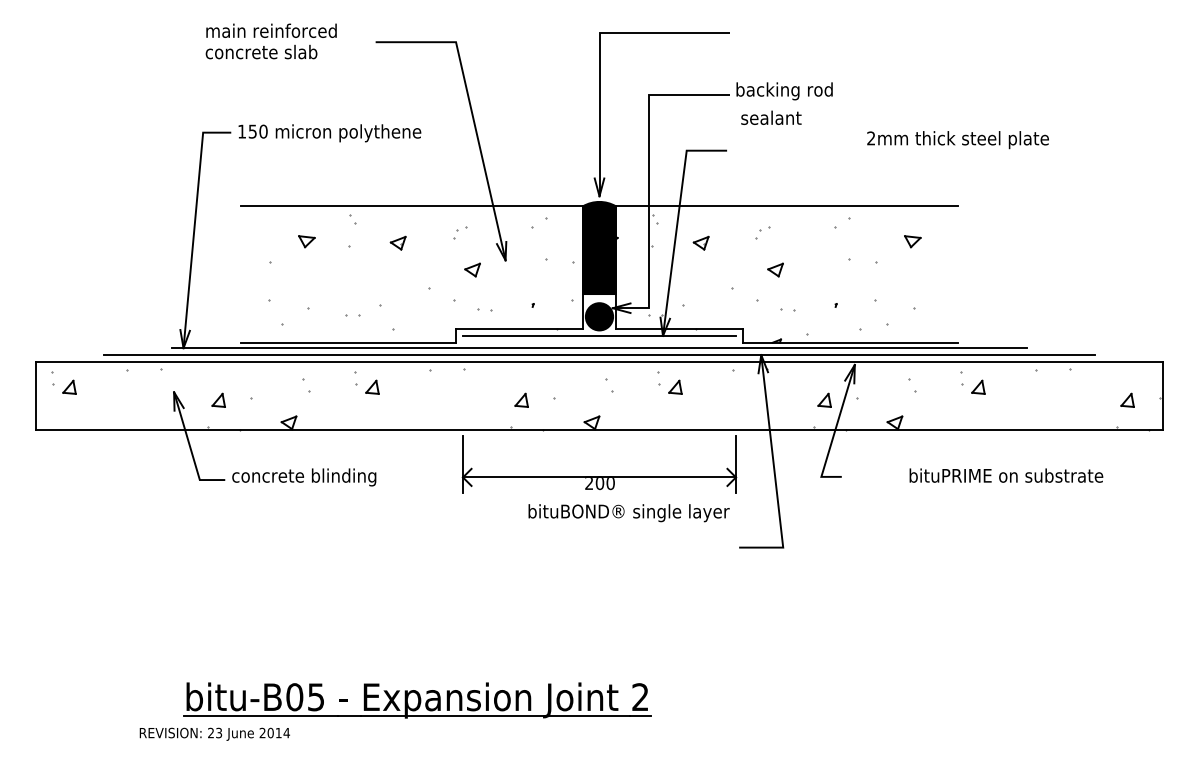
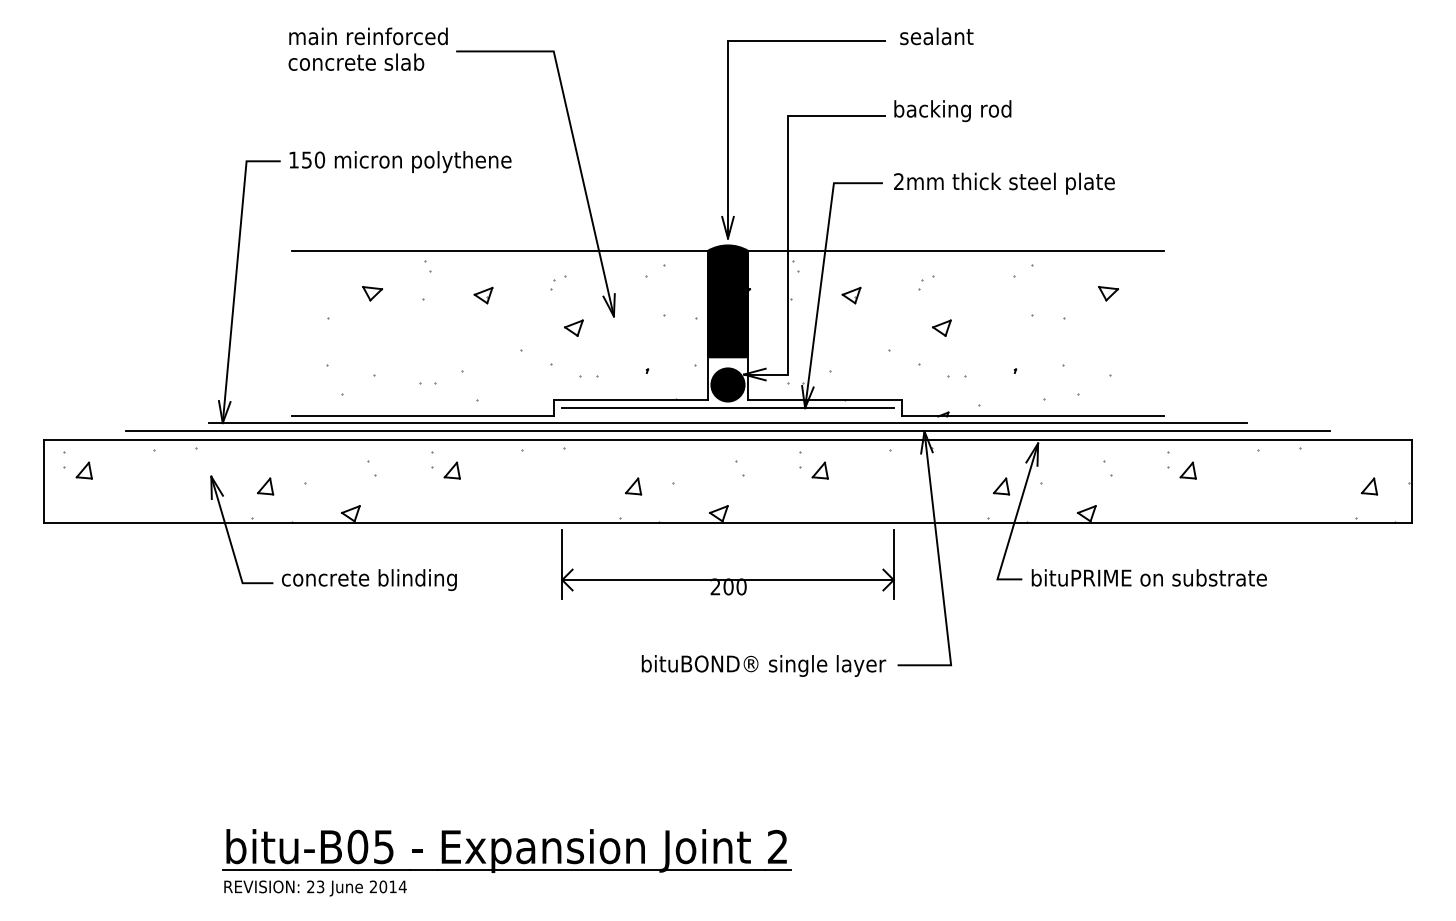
text: (270, 41) -> (367, 49), moved
text: (771, 117) -> (936, 35), moved
text: (957, 140) -> (1003, 184), moved
text: (1006, 475) -> (1149, 577), moved
text: (628, 513) -> (763, 666), moved
text: (214, 733) -> (315, 887), moved

